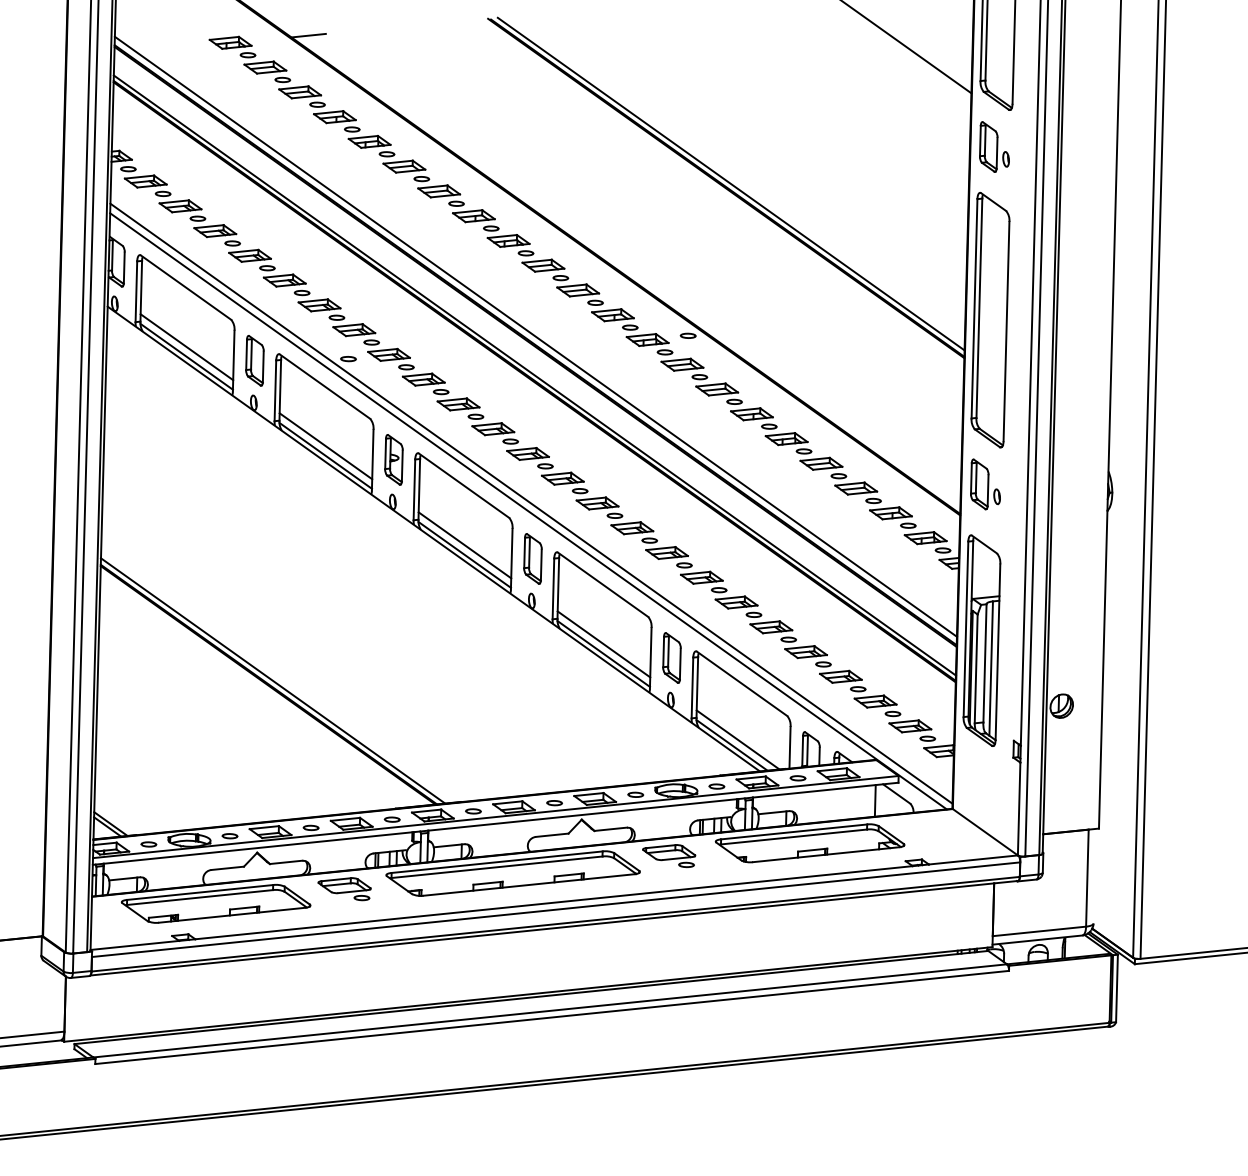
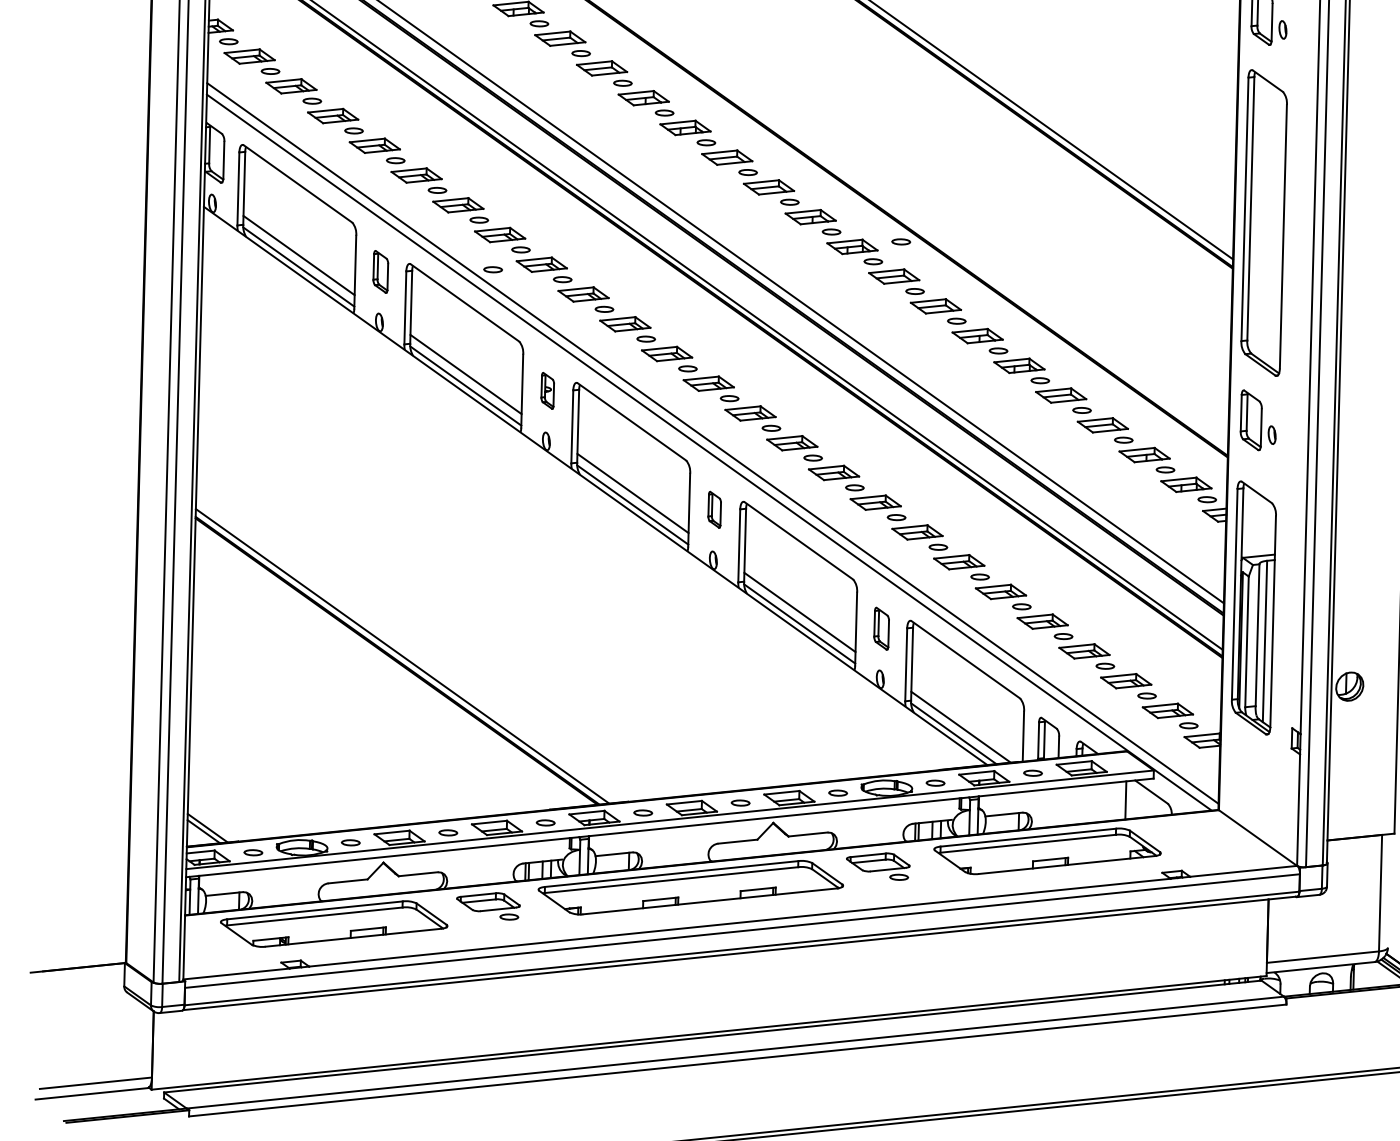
part: (254, 360) -> (380, 271), size x0.7
part: (393, 459) -> (547, 390), size x0.6
part: (532, 558) -> (714, 509), size x0.6
part: (671, 657) -> (881, 628), size x0.7

